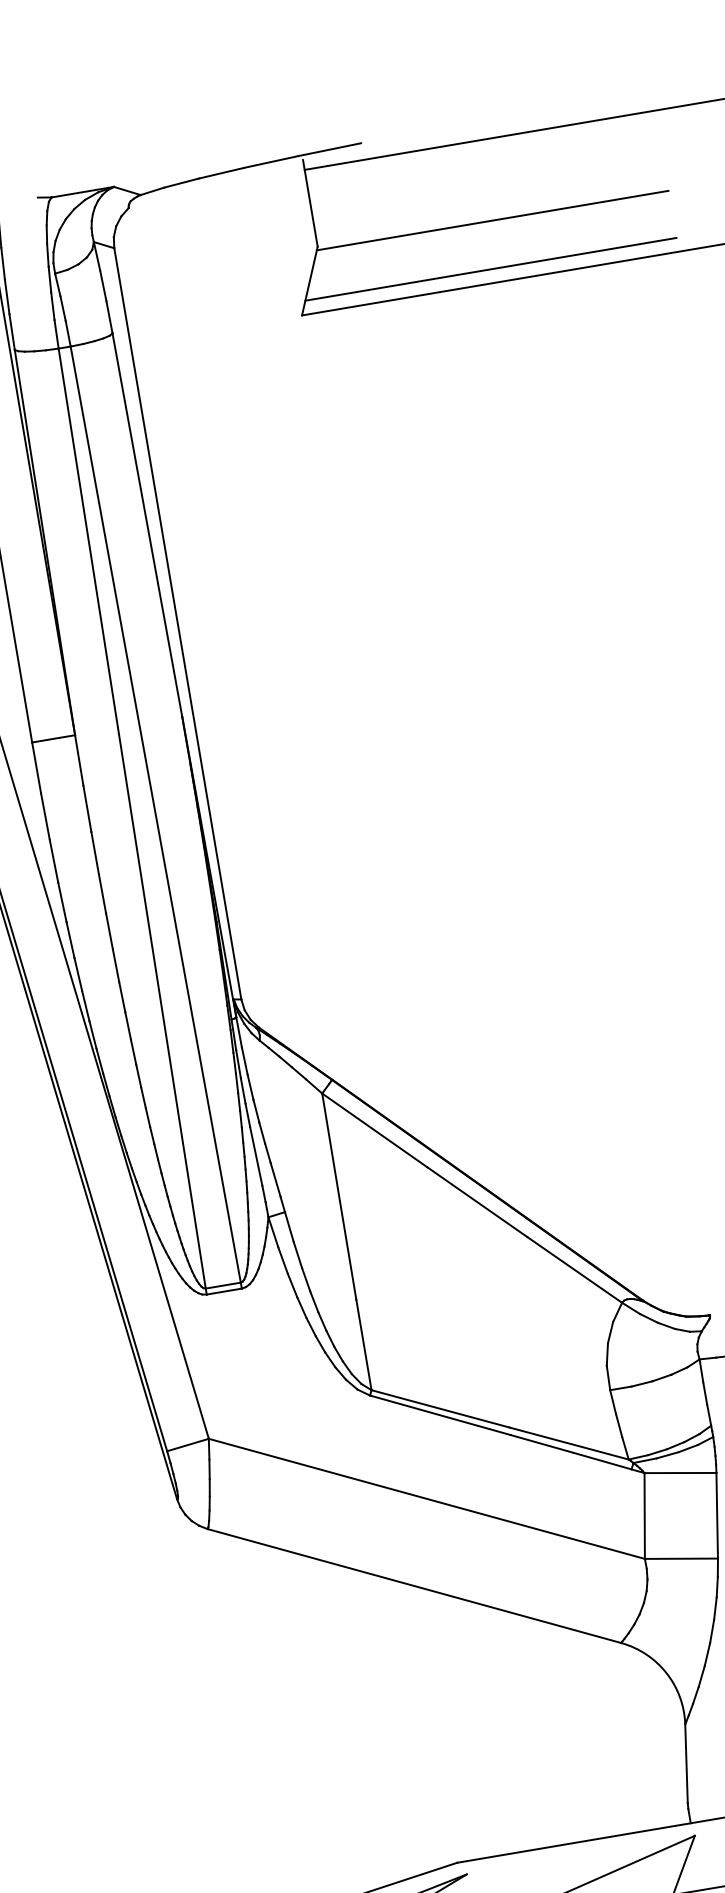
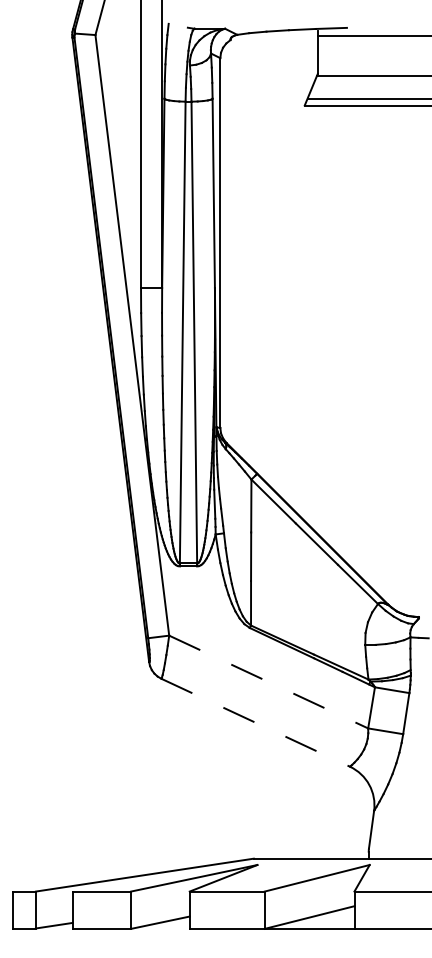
line: (426, 1499) -> (268, 682), solid -> dashed
line: (415, 1585) -> (256, 722), solid -> dashed

